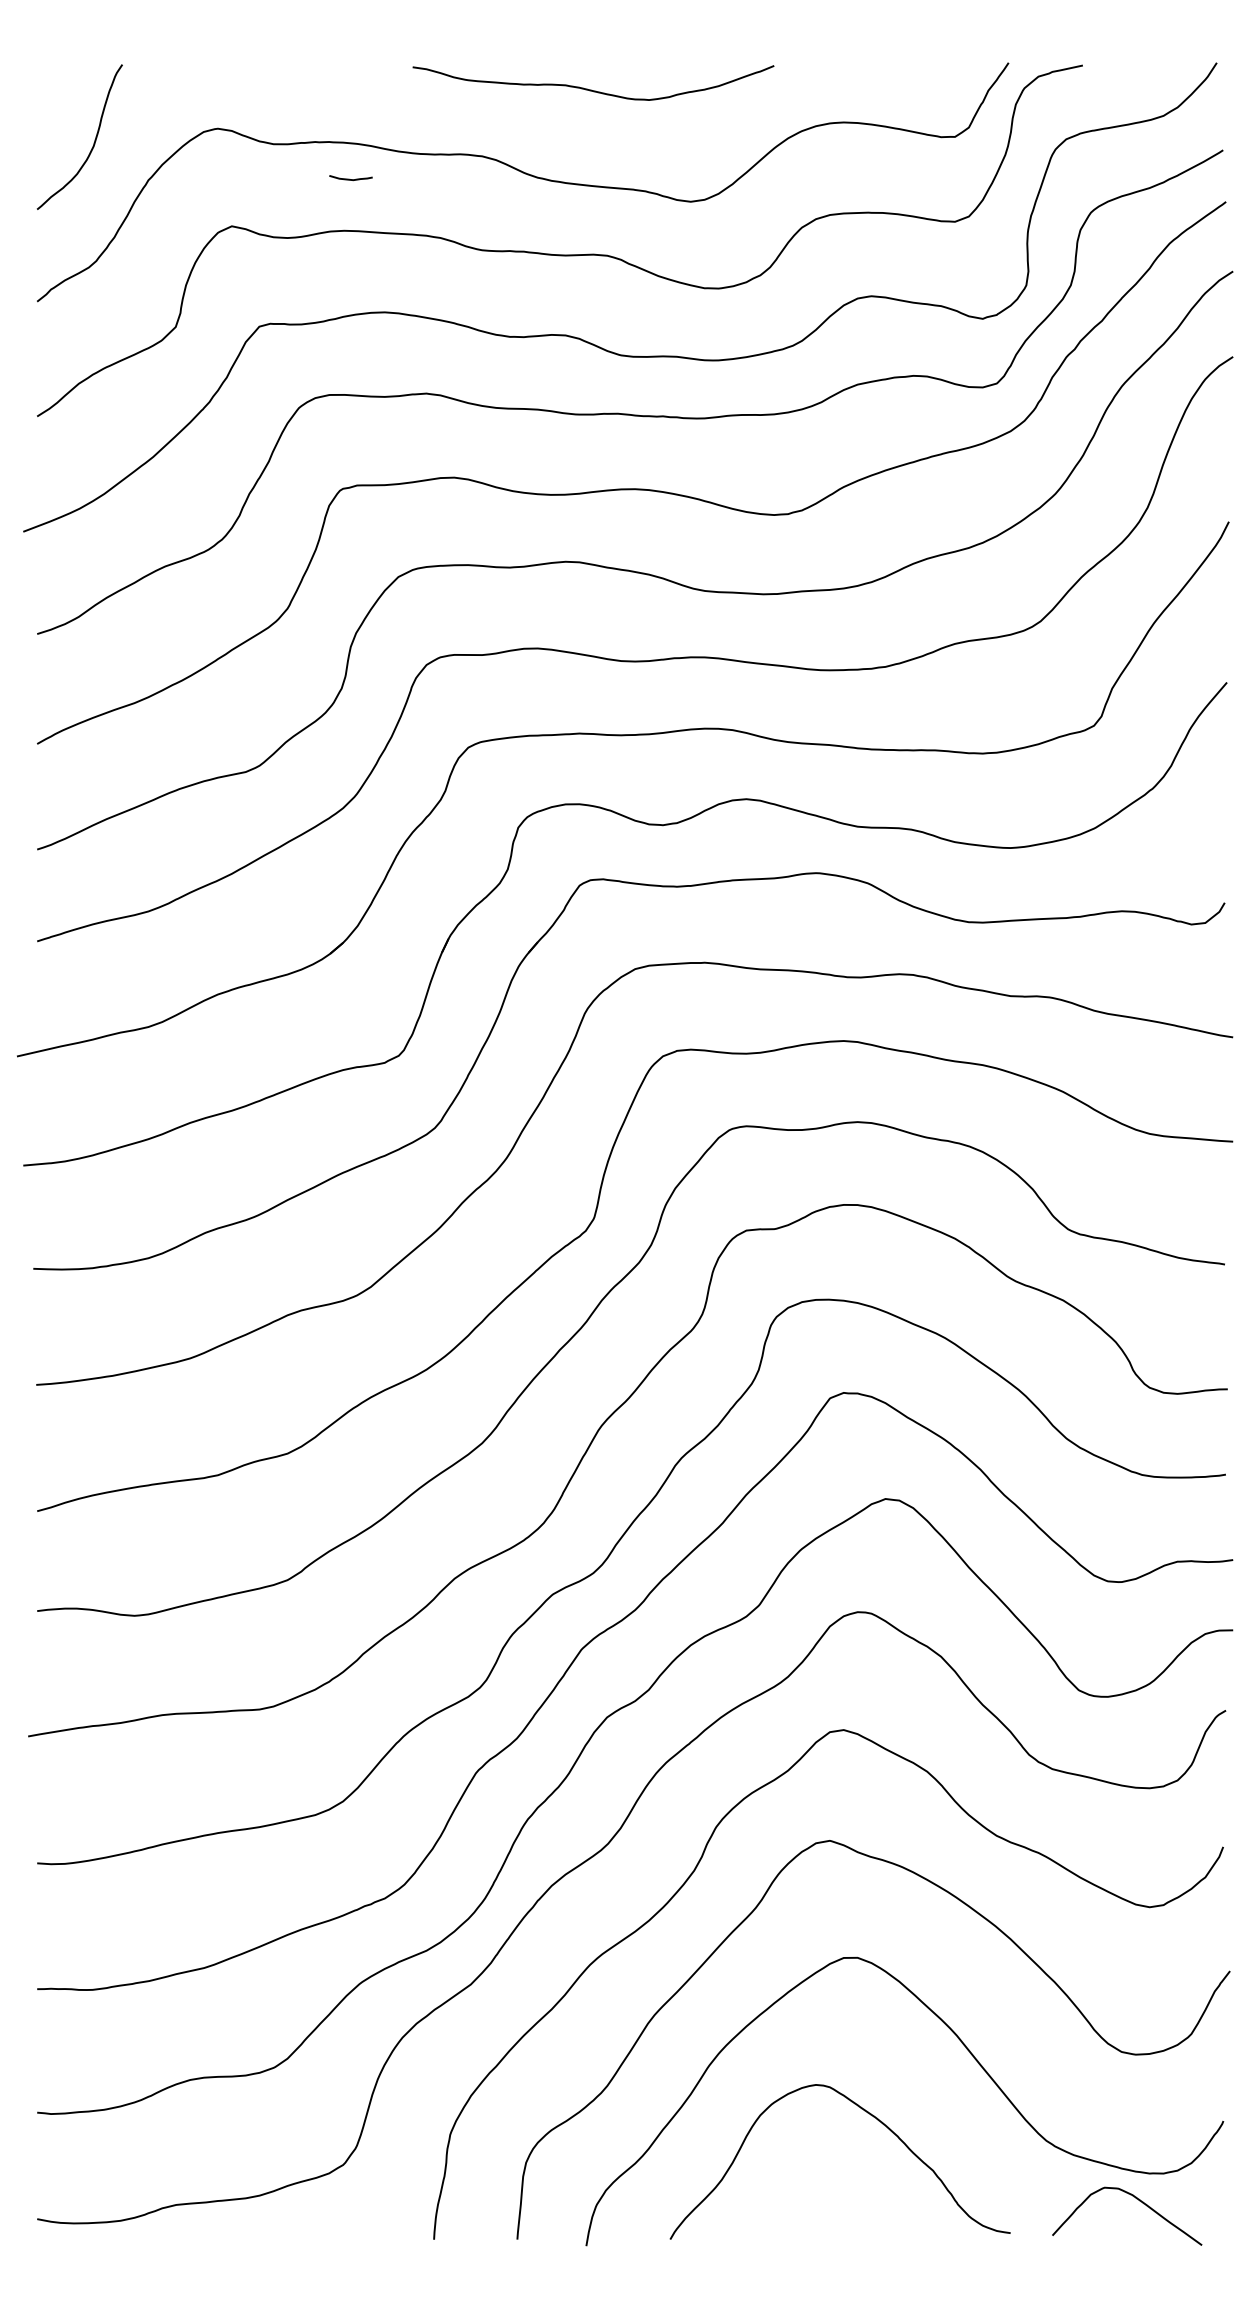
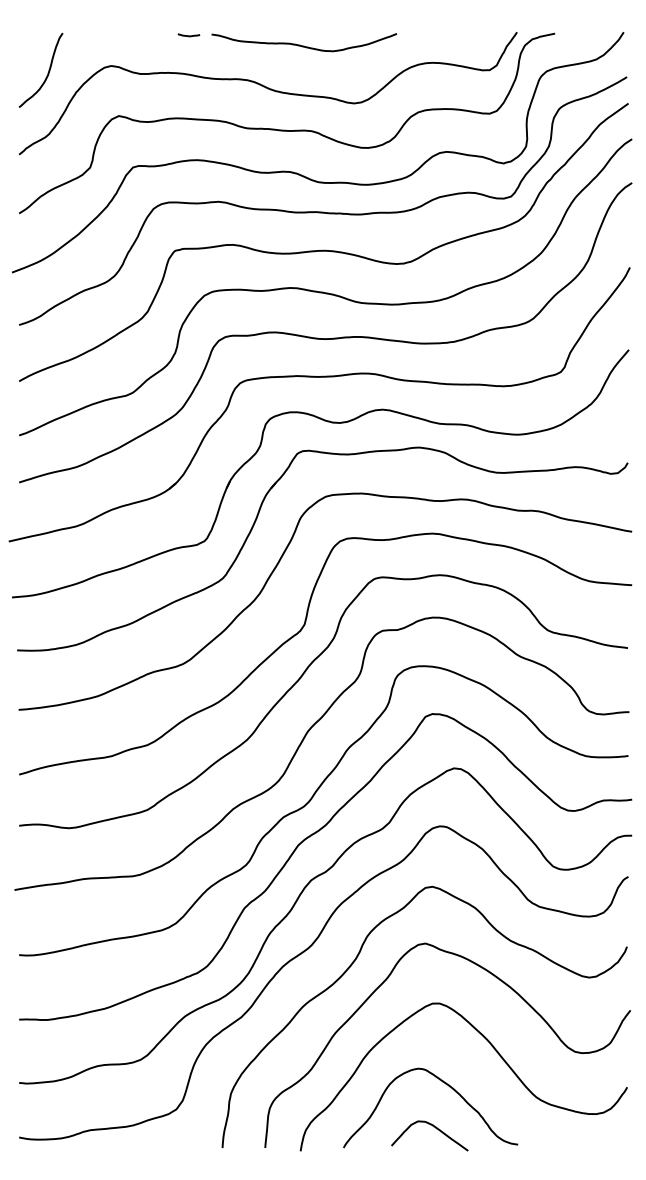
curve: (350, 178) -> (188, 35), moved
curve: (1138, 2201) -> (435, 1128), moved

